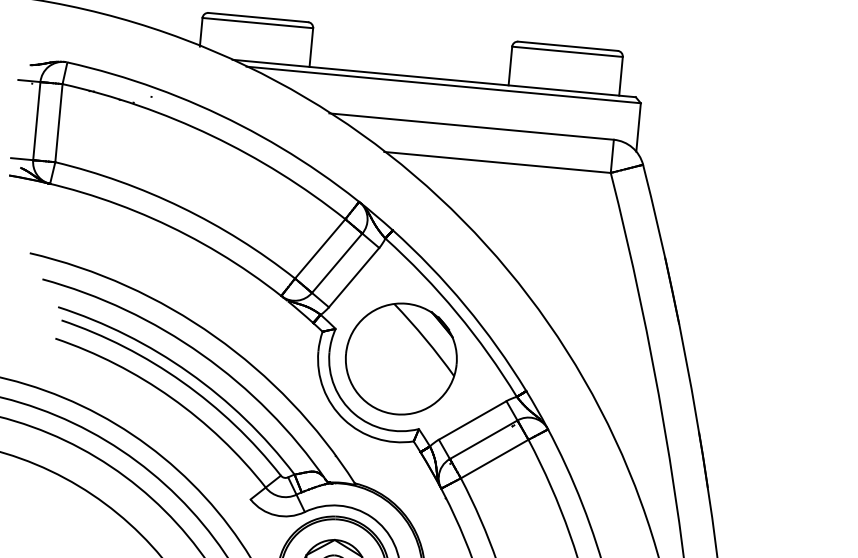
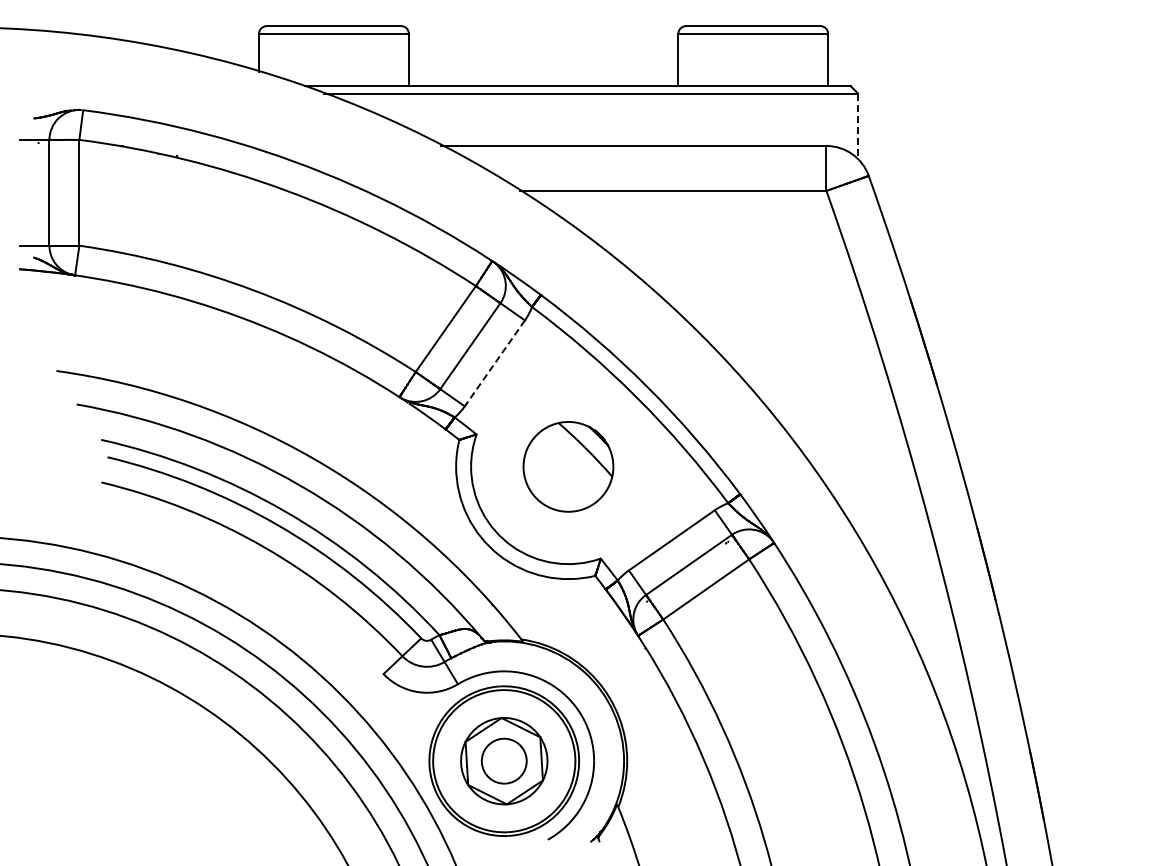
line: (638, 127) -> (858, 126), solid -> dashed
line: (353, 277) -> (494, 363), solid -> dashed
part: (401, 358) -> (568, 466), size x0.6

